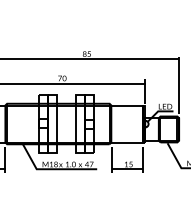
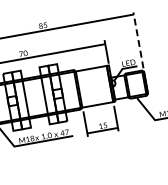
line: (179, 85) -> (138, 40), solid -> dashed

